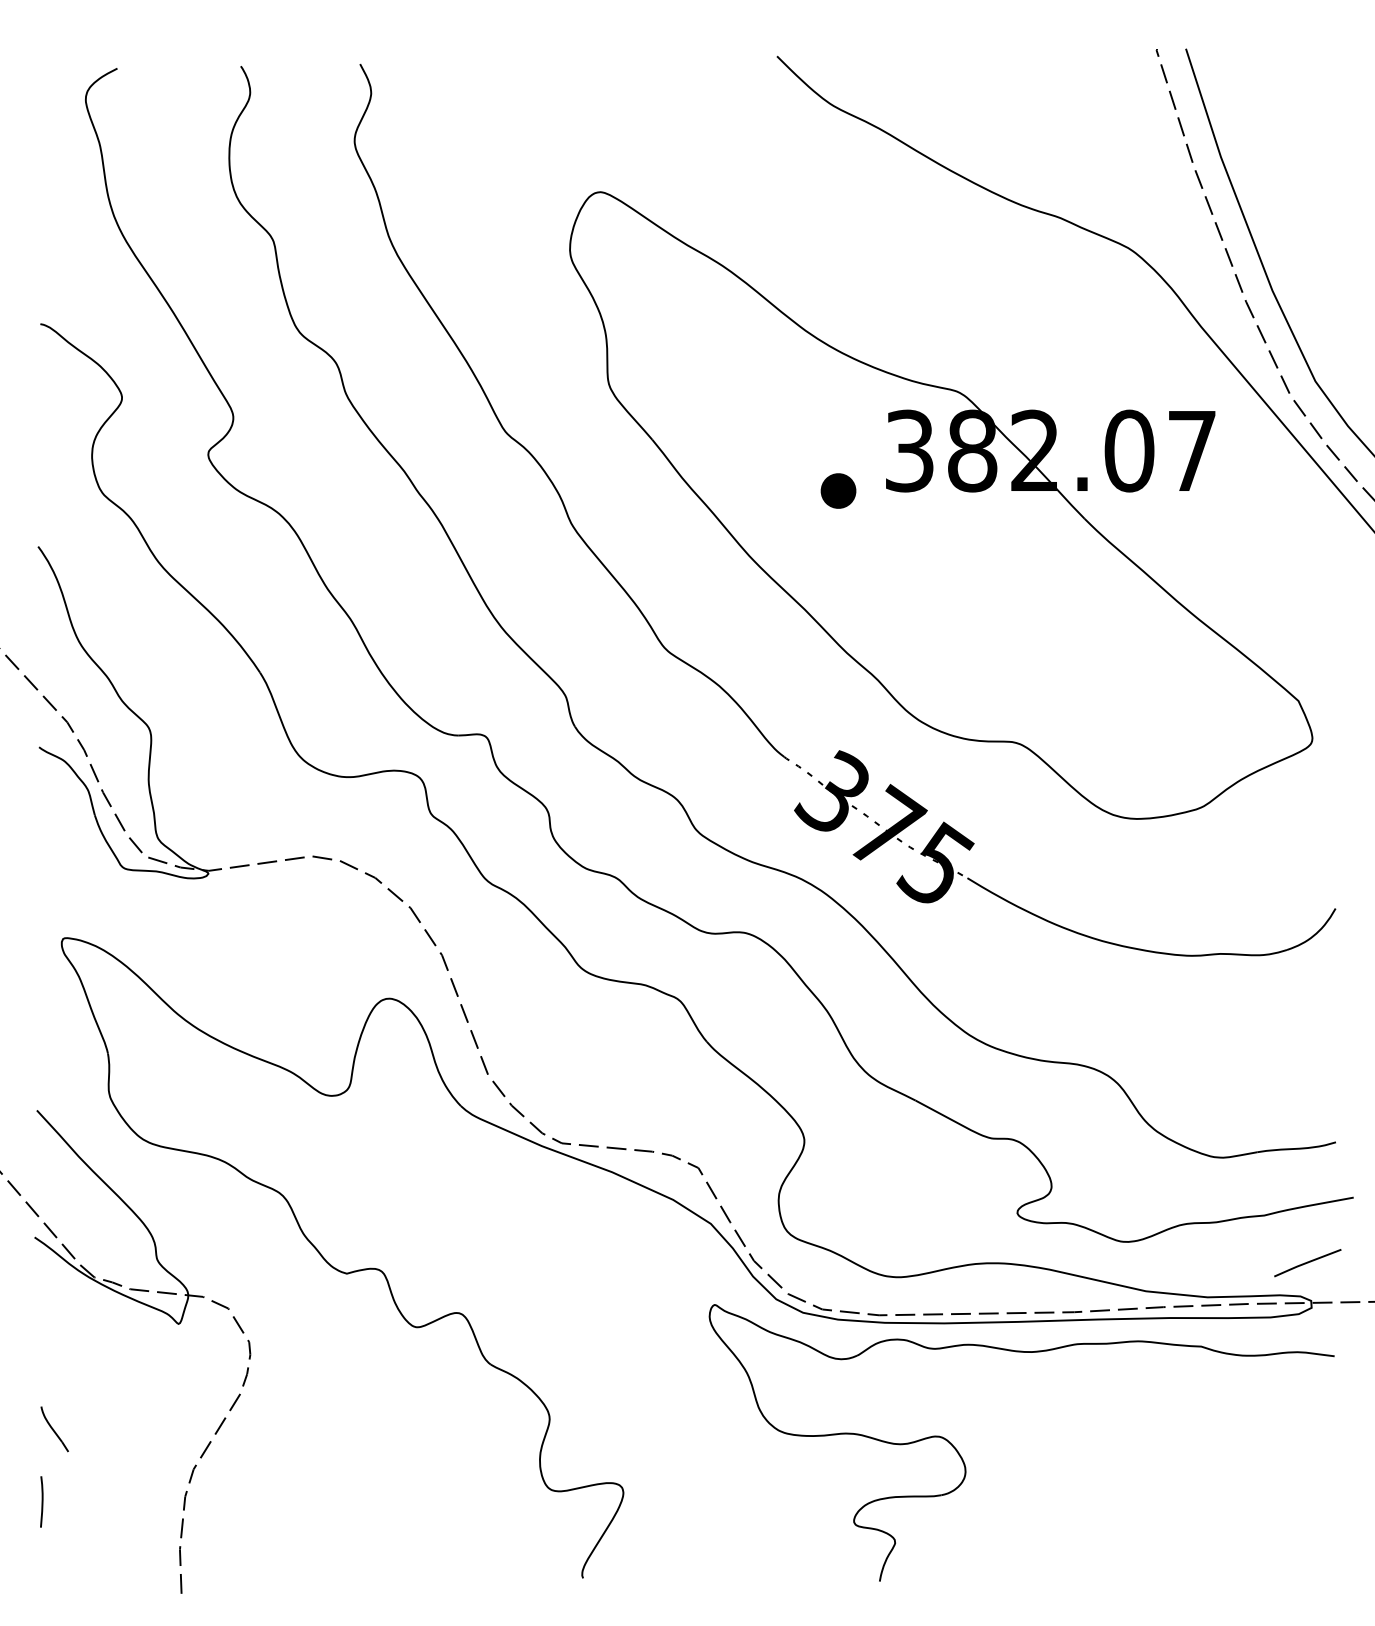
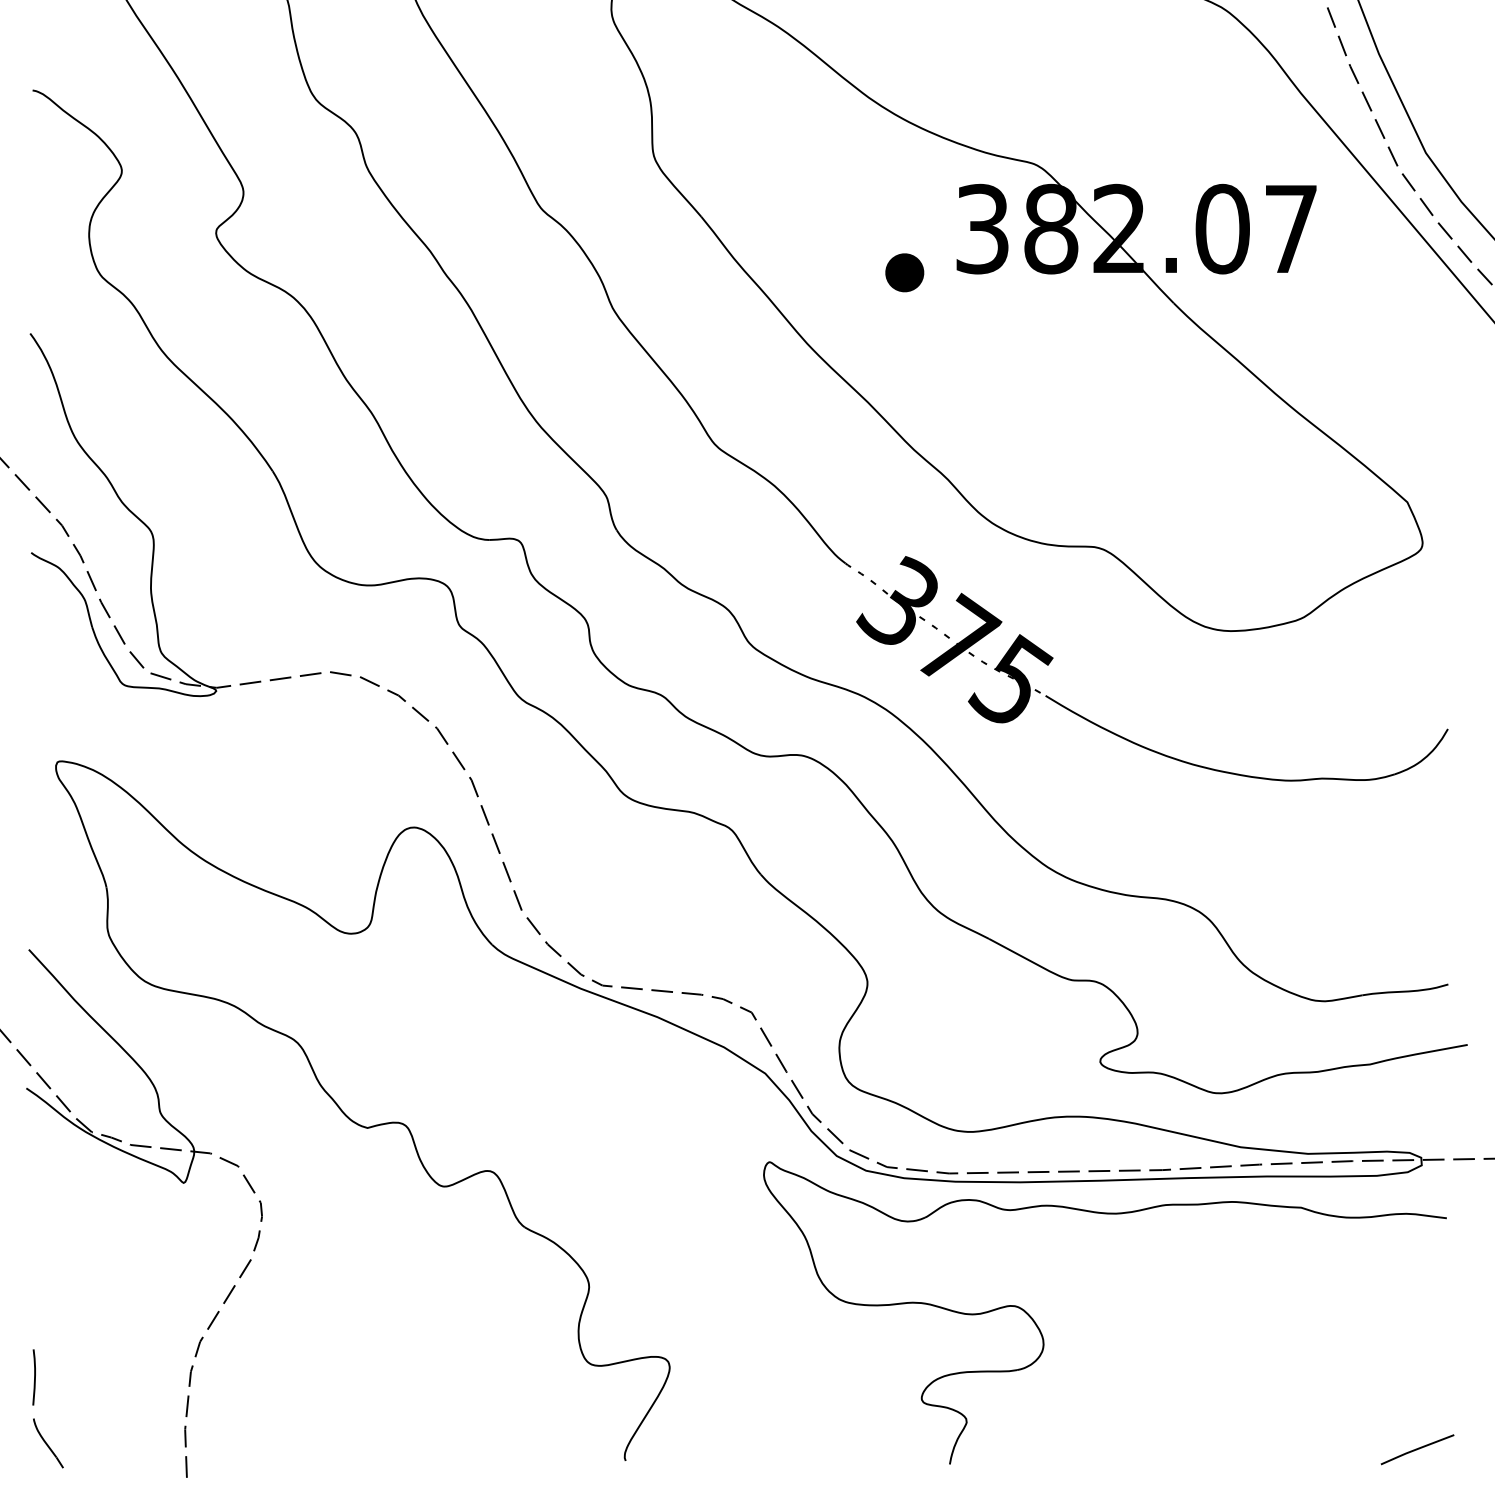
line: (1307, 1263) -> (1417, 1450), moved
part: (54, 1429) -> (48, 1443), moved

